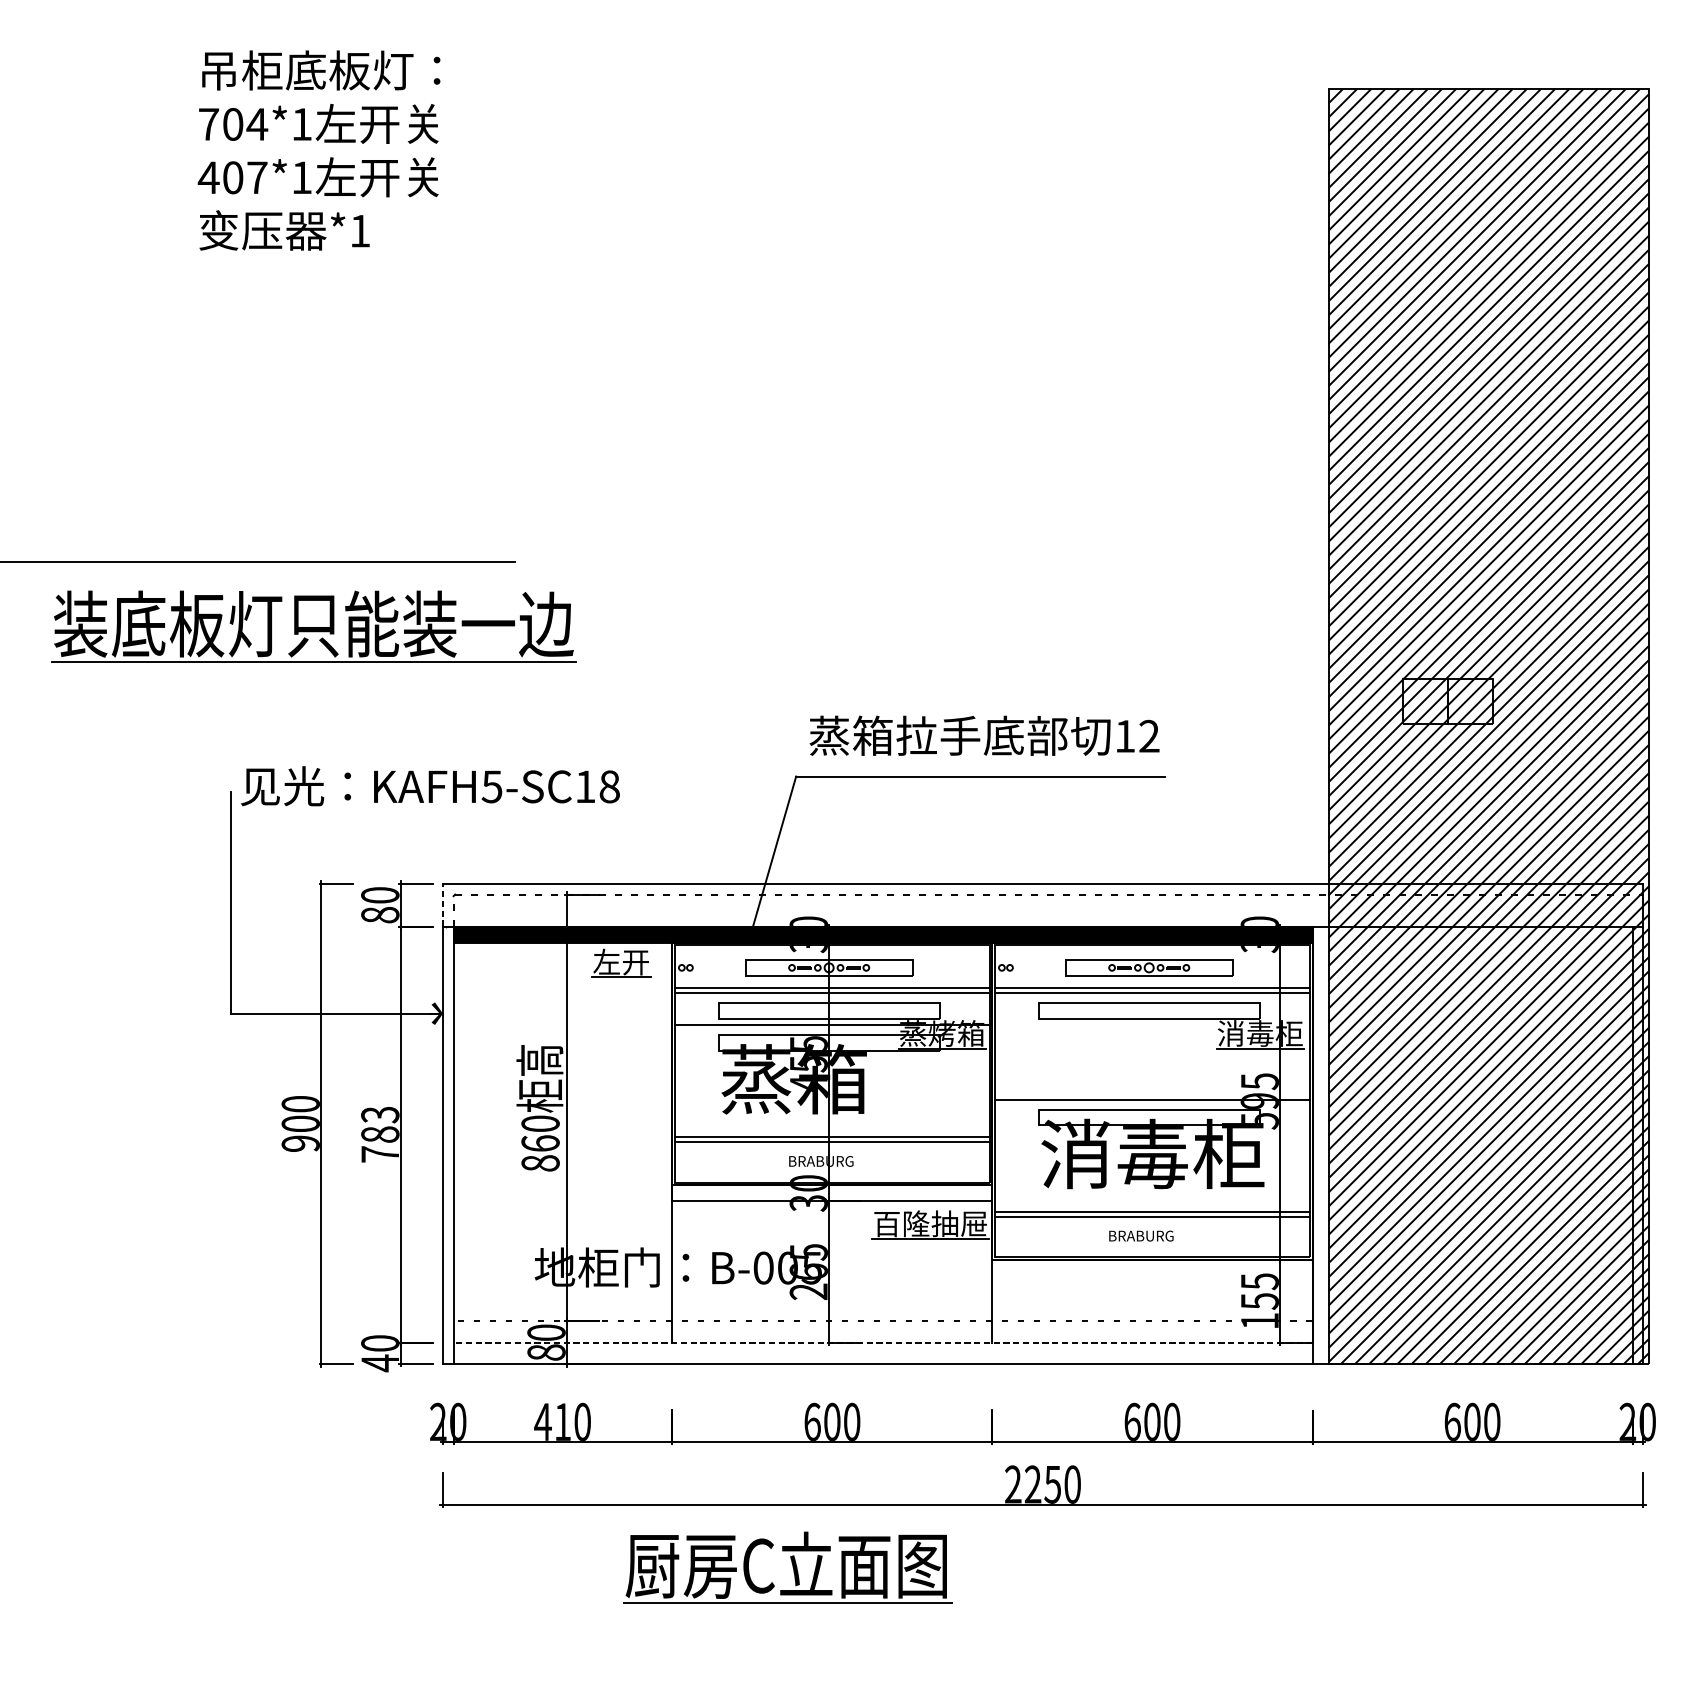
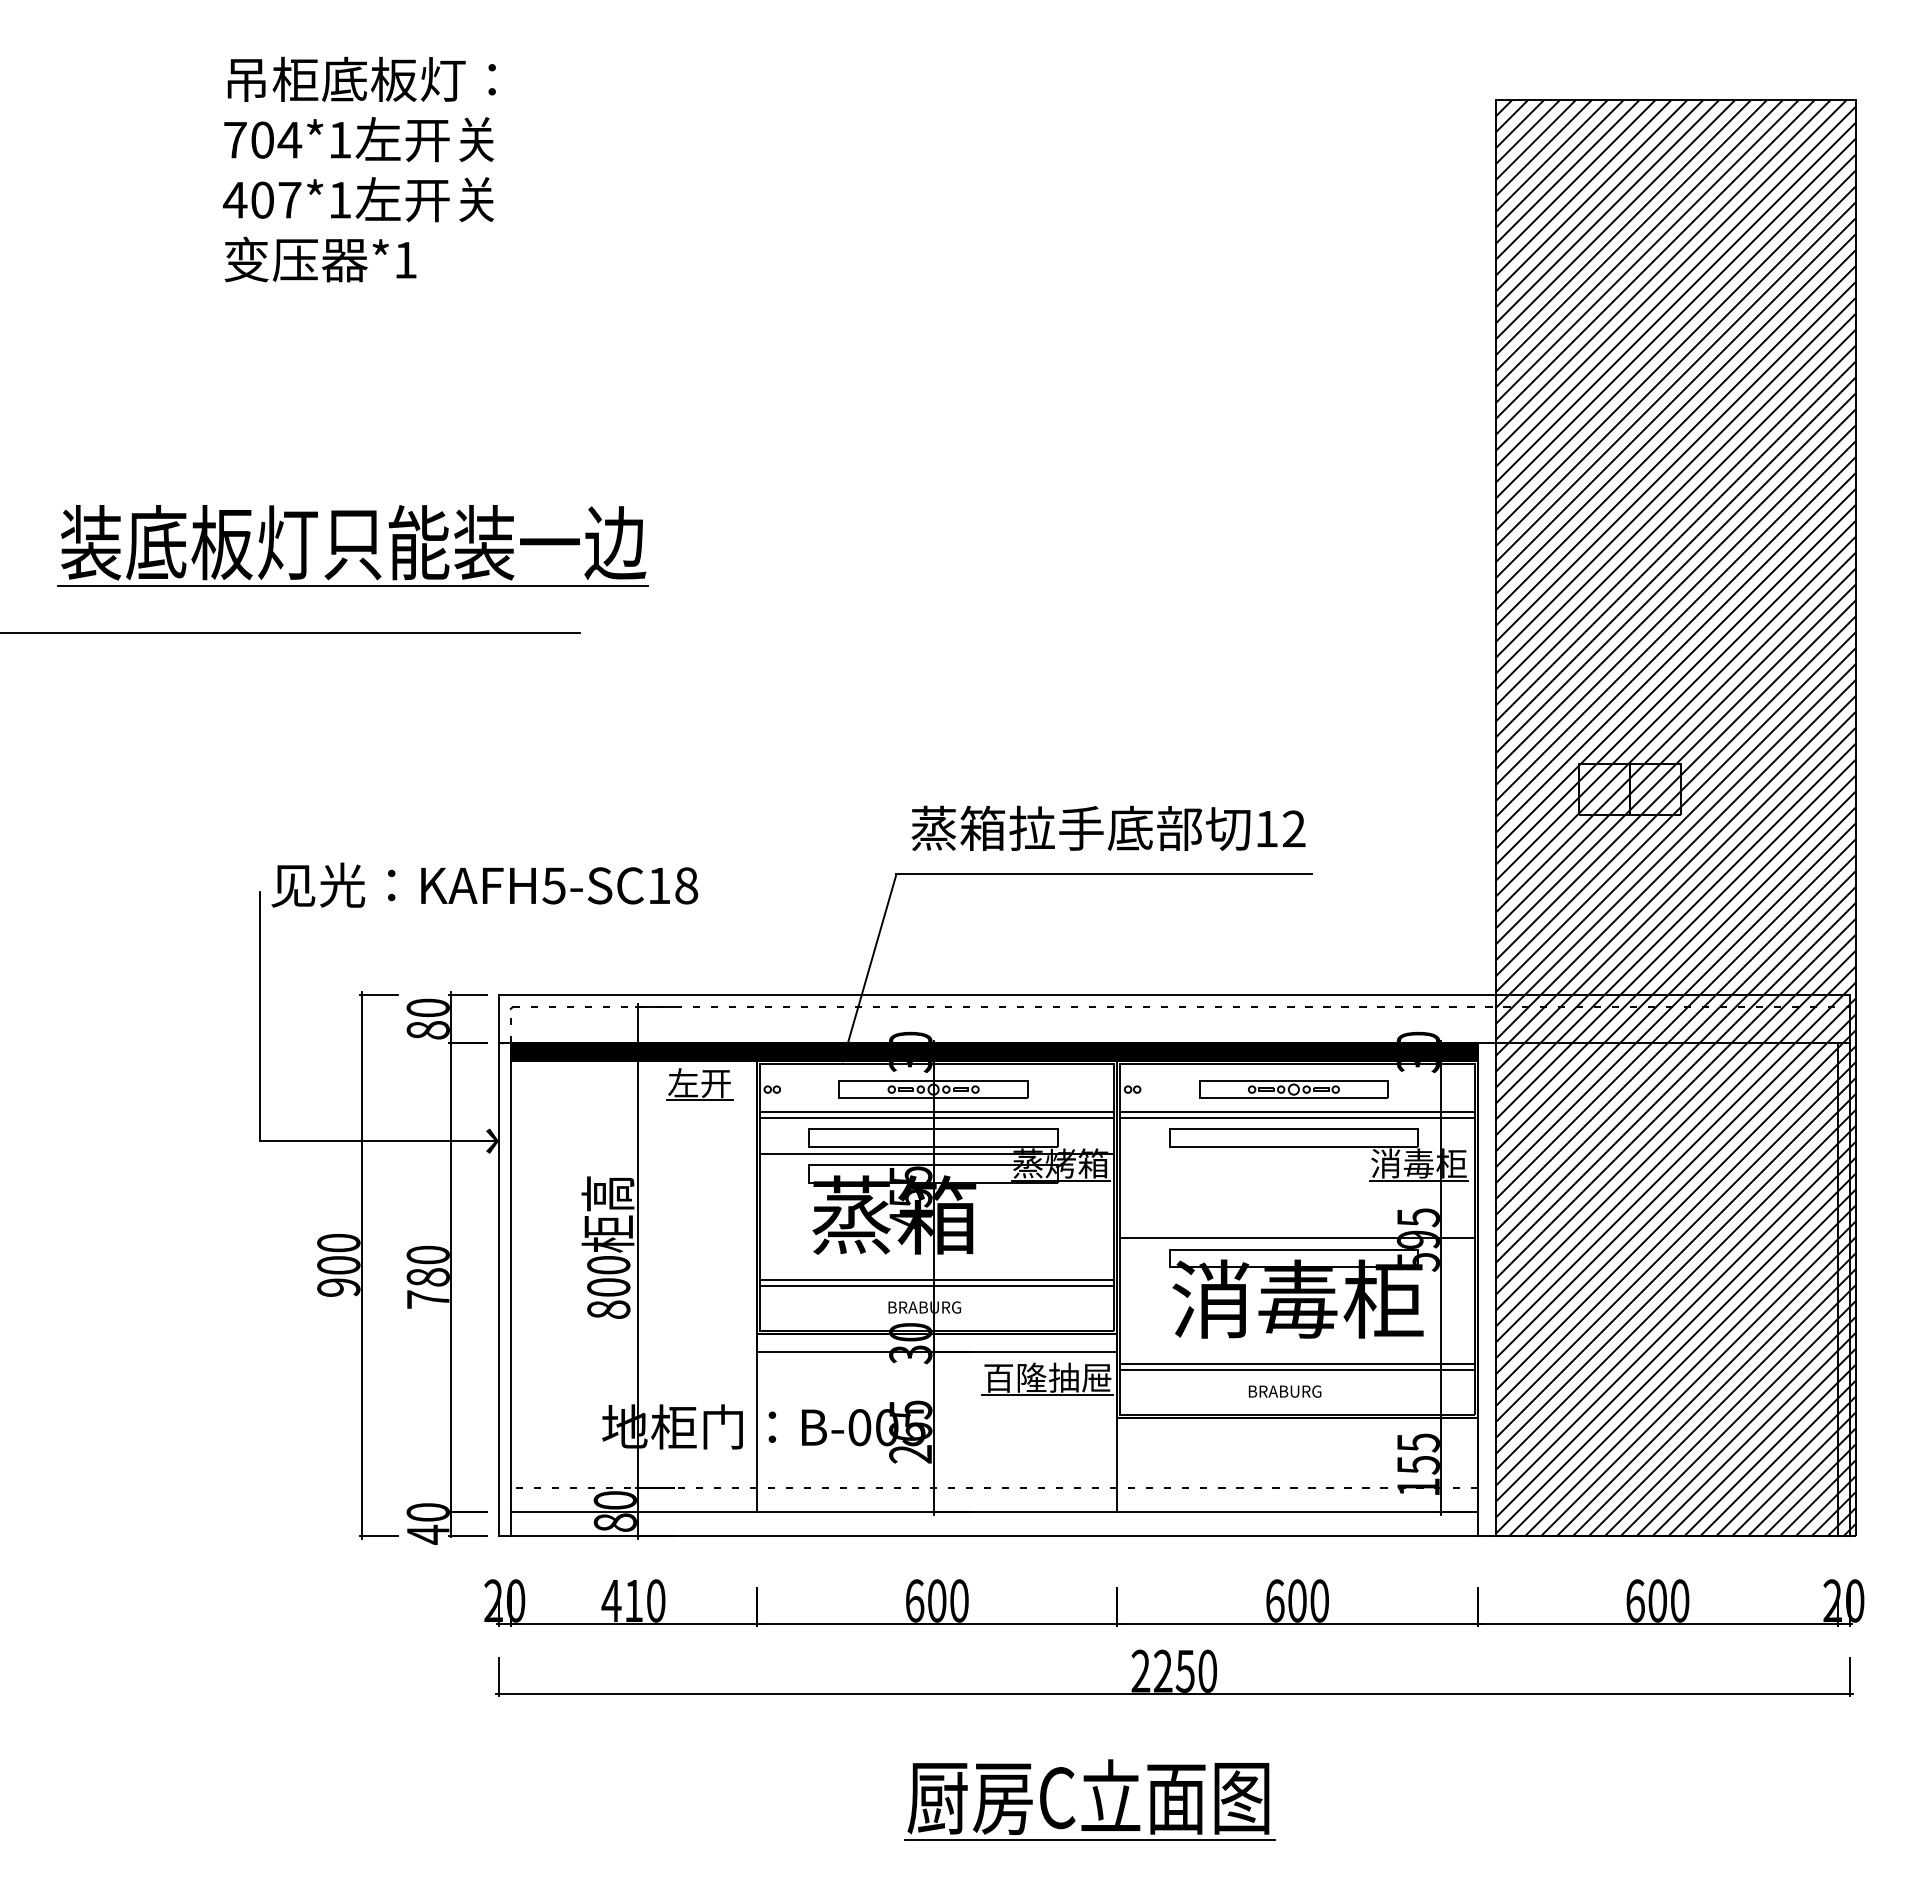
part: (312, 626) -> (352, 545), moved
line: (442, 904) -> (498, 1018), dashed -> solid
text: (379, 1114) -> (427, 1254), 783 -> 780
text: (540, 1143) -> (608, 1287), 860 -> 800
line: (882, 1342) -> (993, 1511), dashed -> solid
part: (787, 1567) -> (1089, 1799), moved

